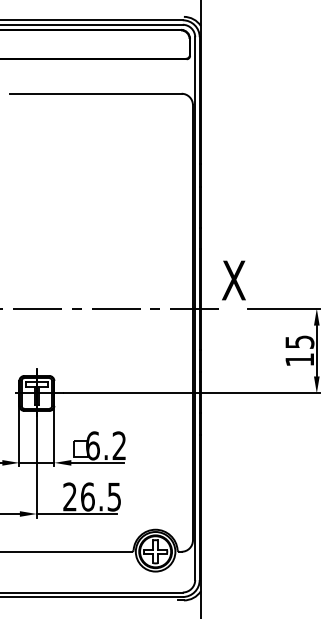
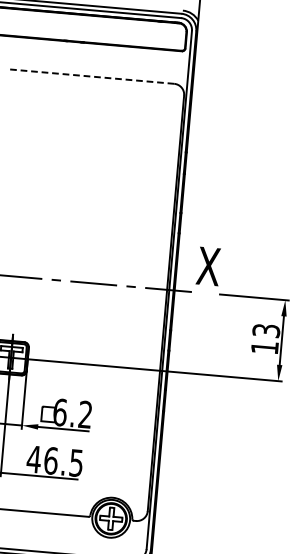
line: (95, 93) -> (92, 76), solid -> dashed
text: (299, 341) -> (266, 330), 15 -> 13
text: (69, 496) -> (33, 458), 26.5 -> 46.5

